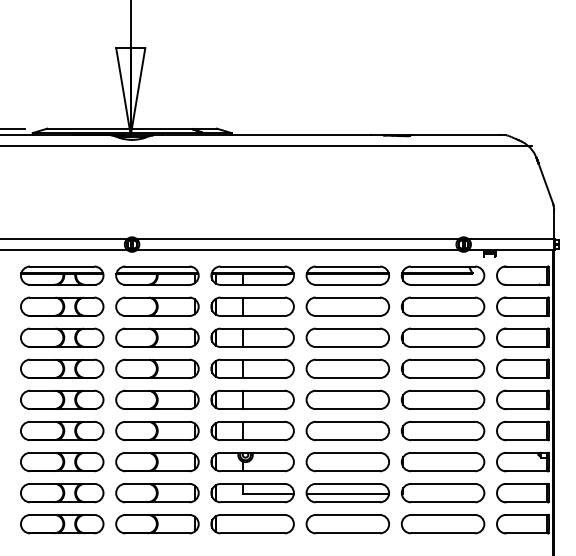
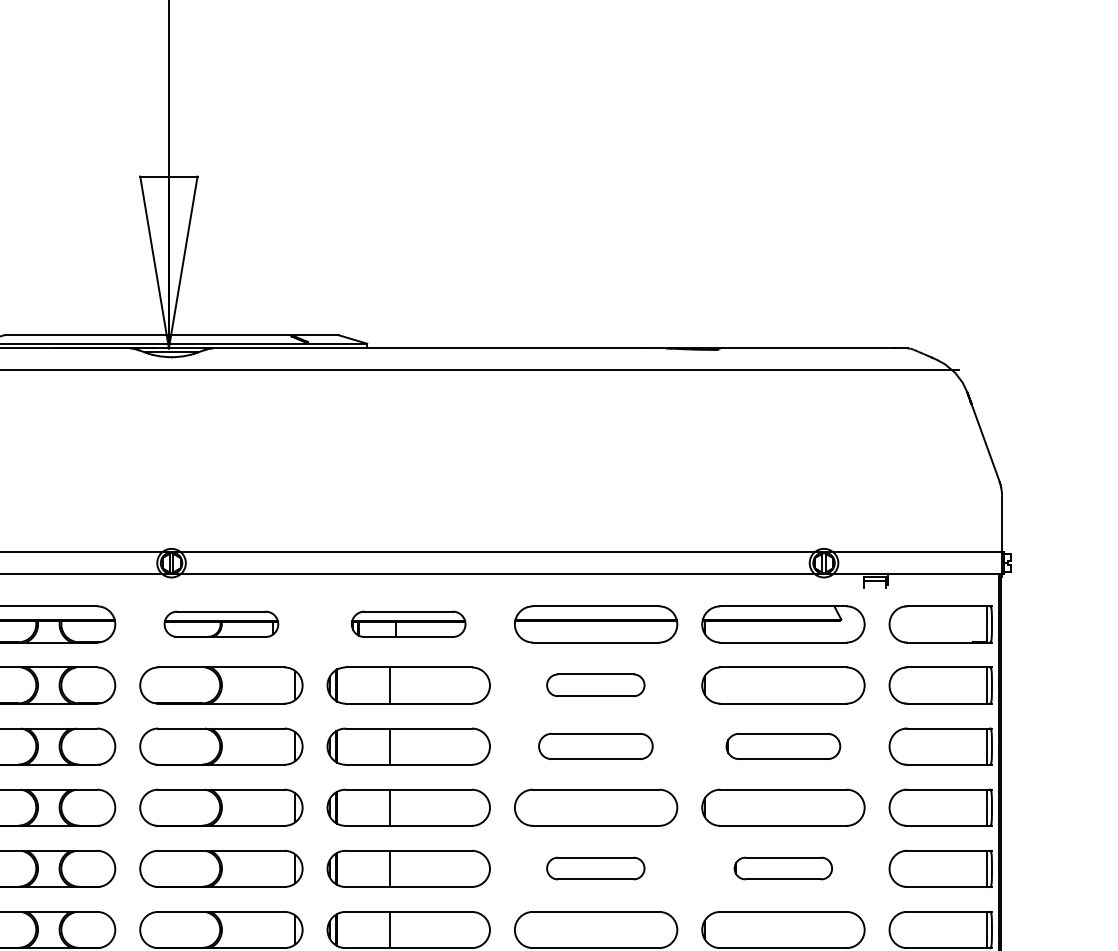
part: (157, 275) -> (221, 624), size x0.7
part: (252, 275) -> (408, 624), size x0.7
part: (347, 306) -> (595, 685), size x0.6
part: (347, 337) -> (595, 746), size x0.7
part: (442, 337) -> (782, 746), size x0.7
part: (347, 399) -> (595, 868), size x0.6
part: (442, 399) -> (782, 868), size x0.6

